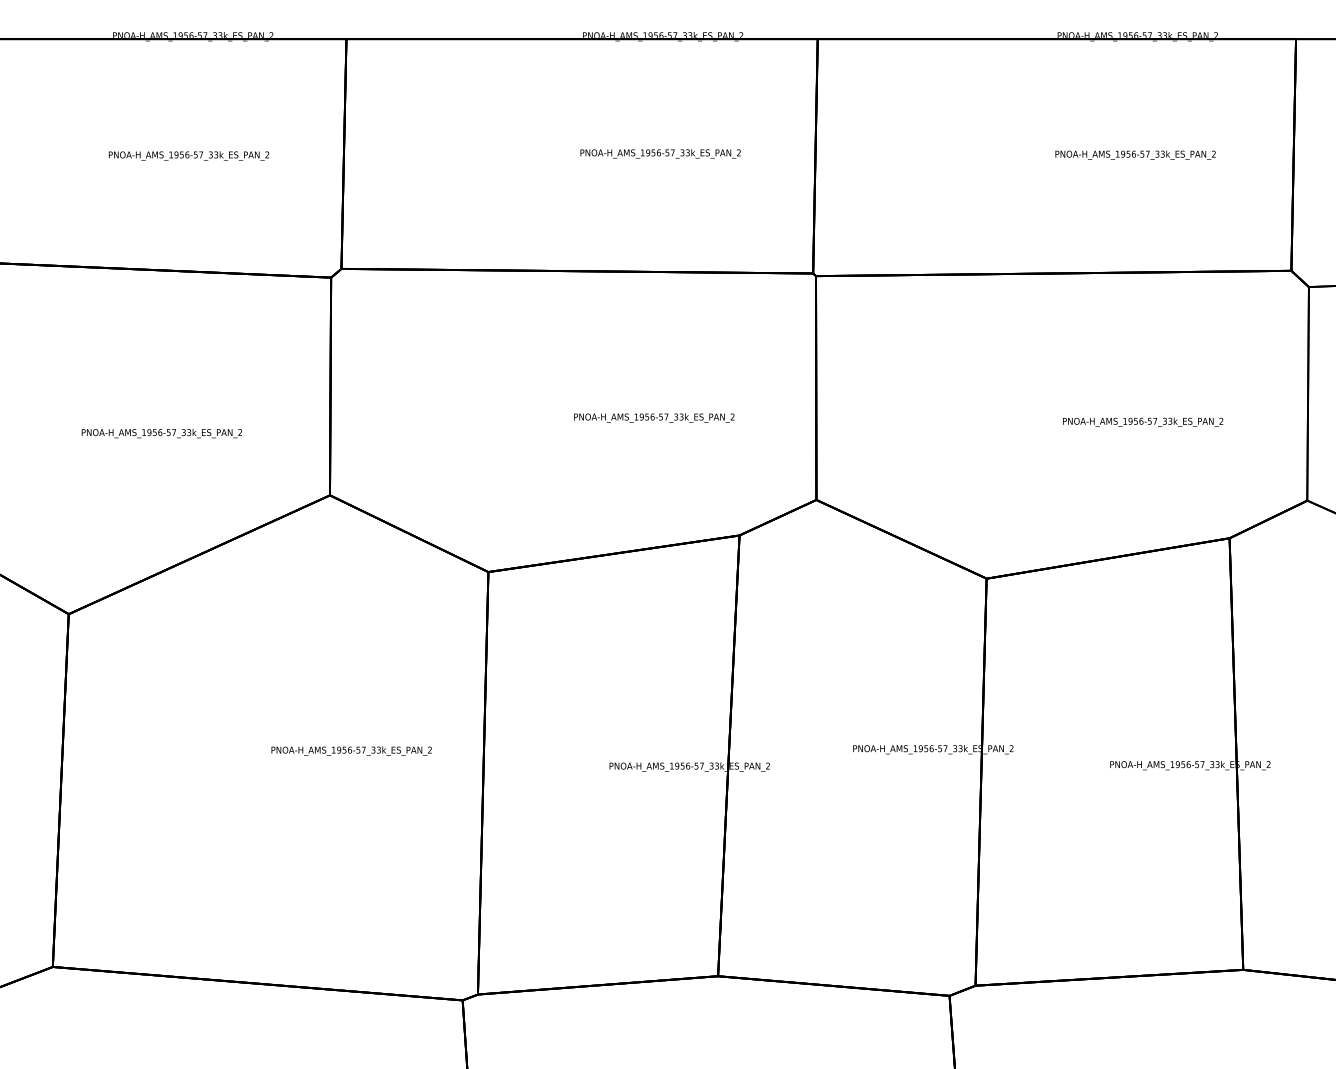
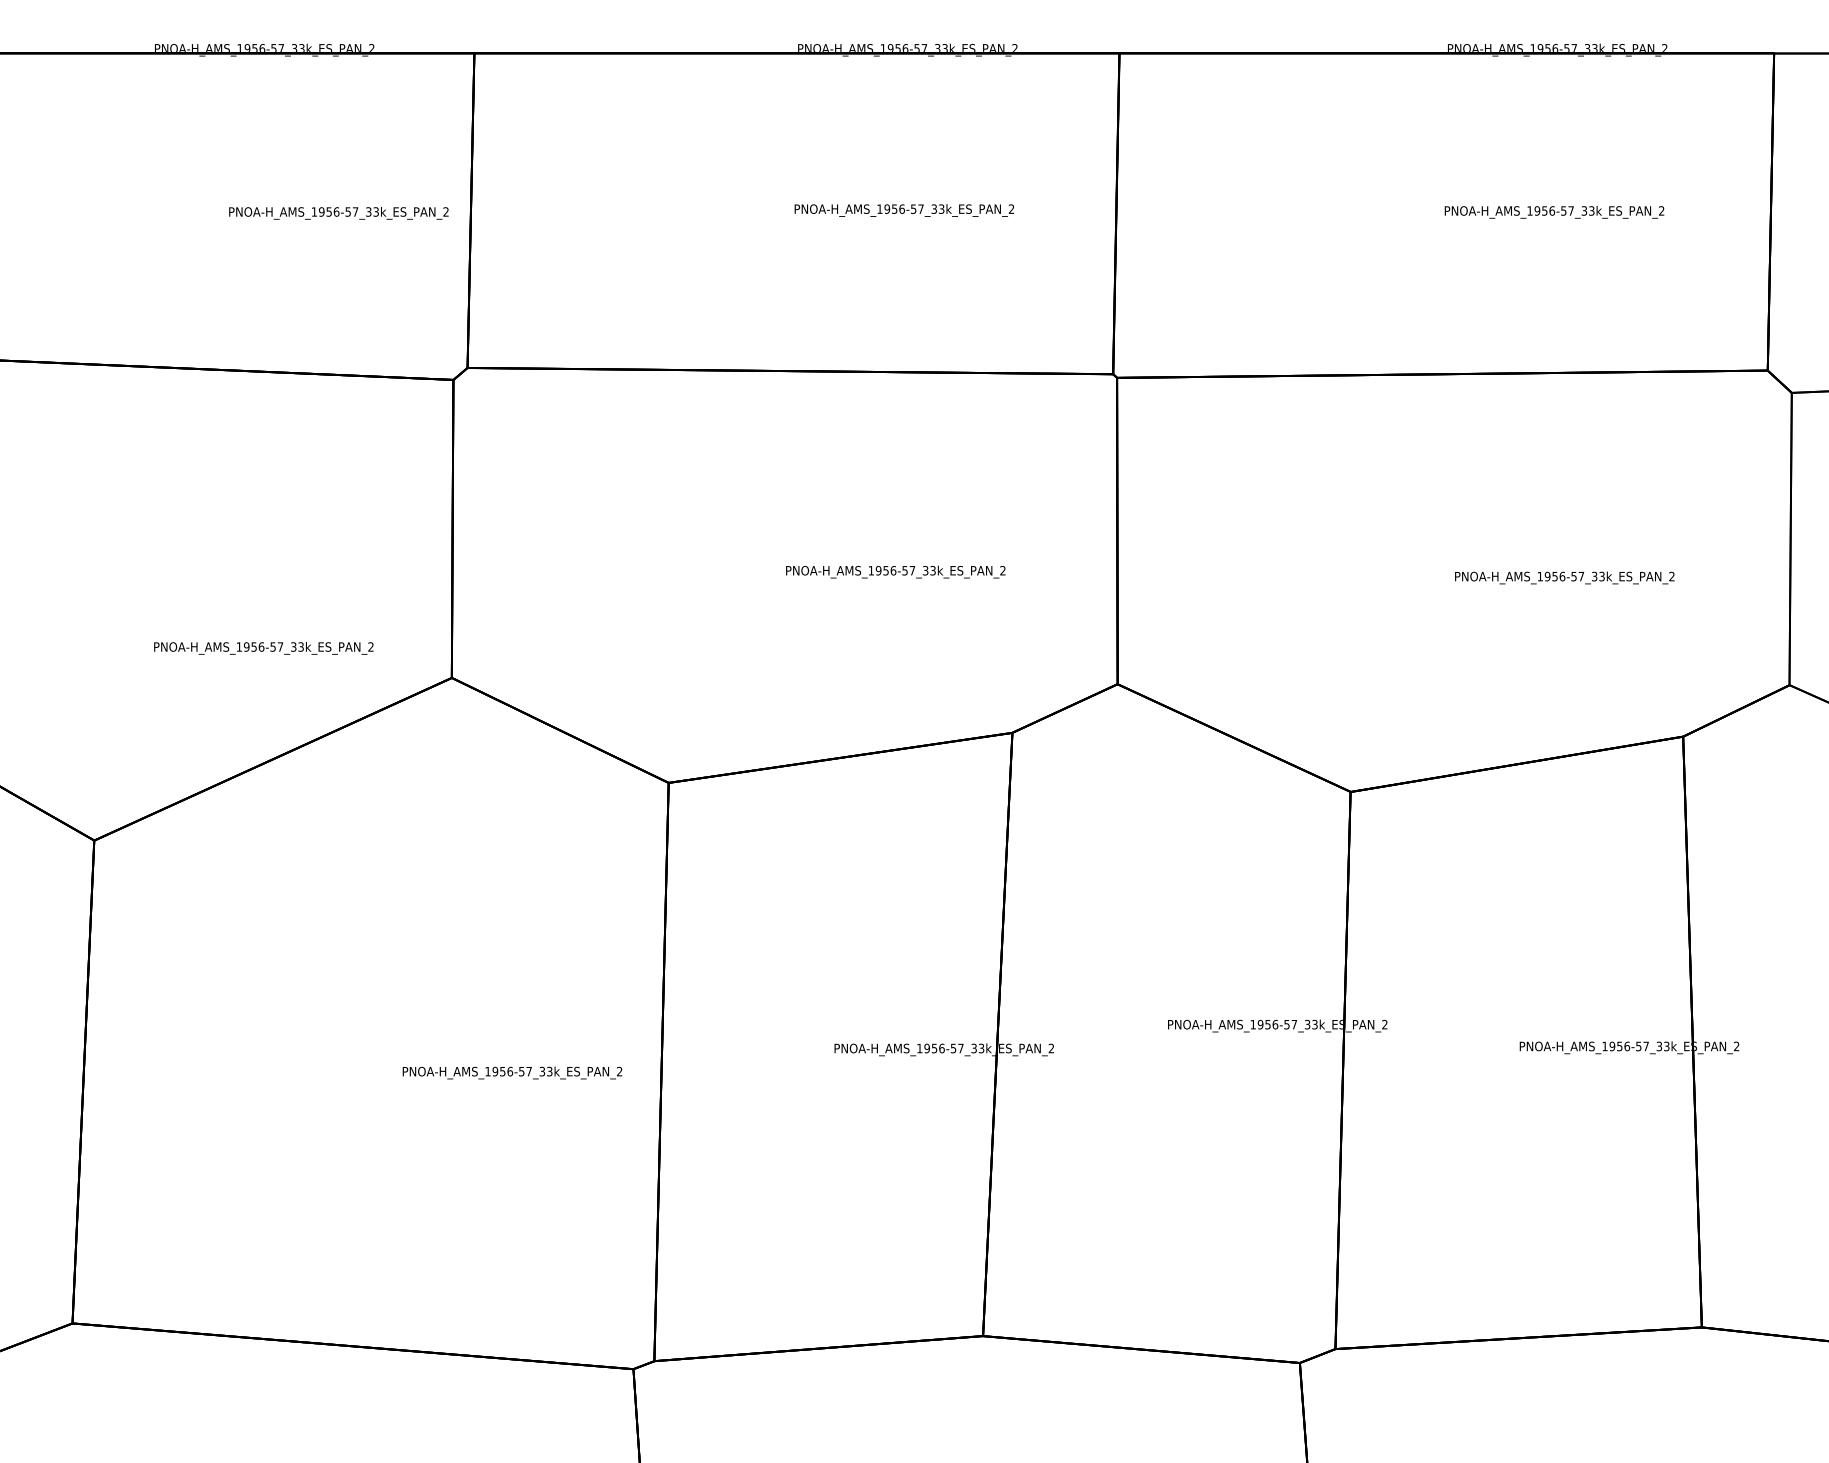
text: (188, 156) -> (338, 213), moved
text: (161, 433) -> (263, 648), moved
text: (351, 750) -> (512, 1072), moved

